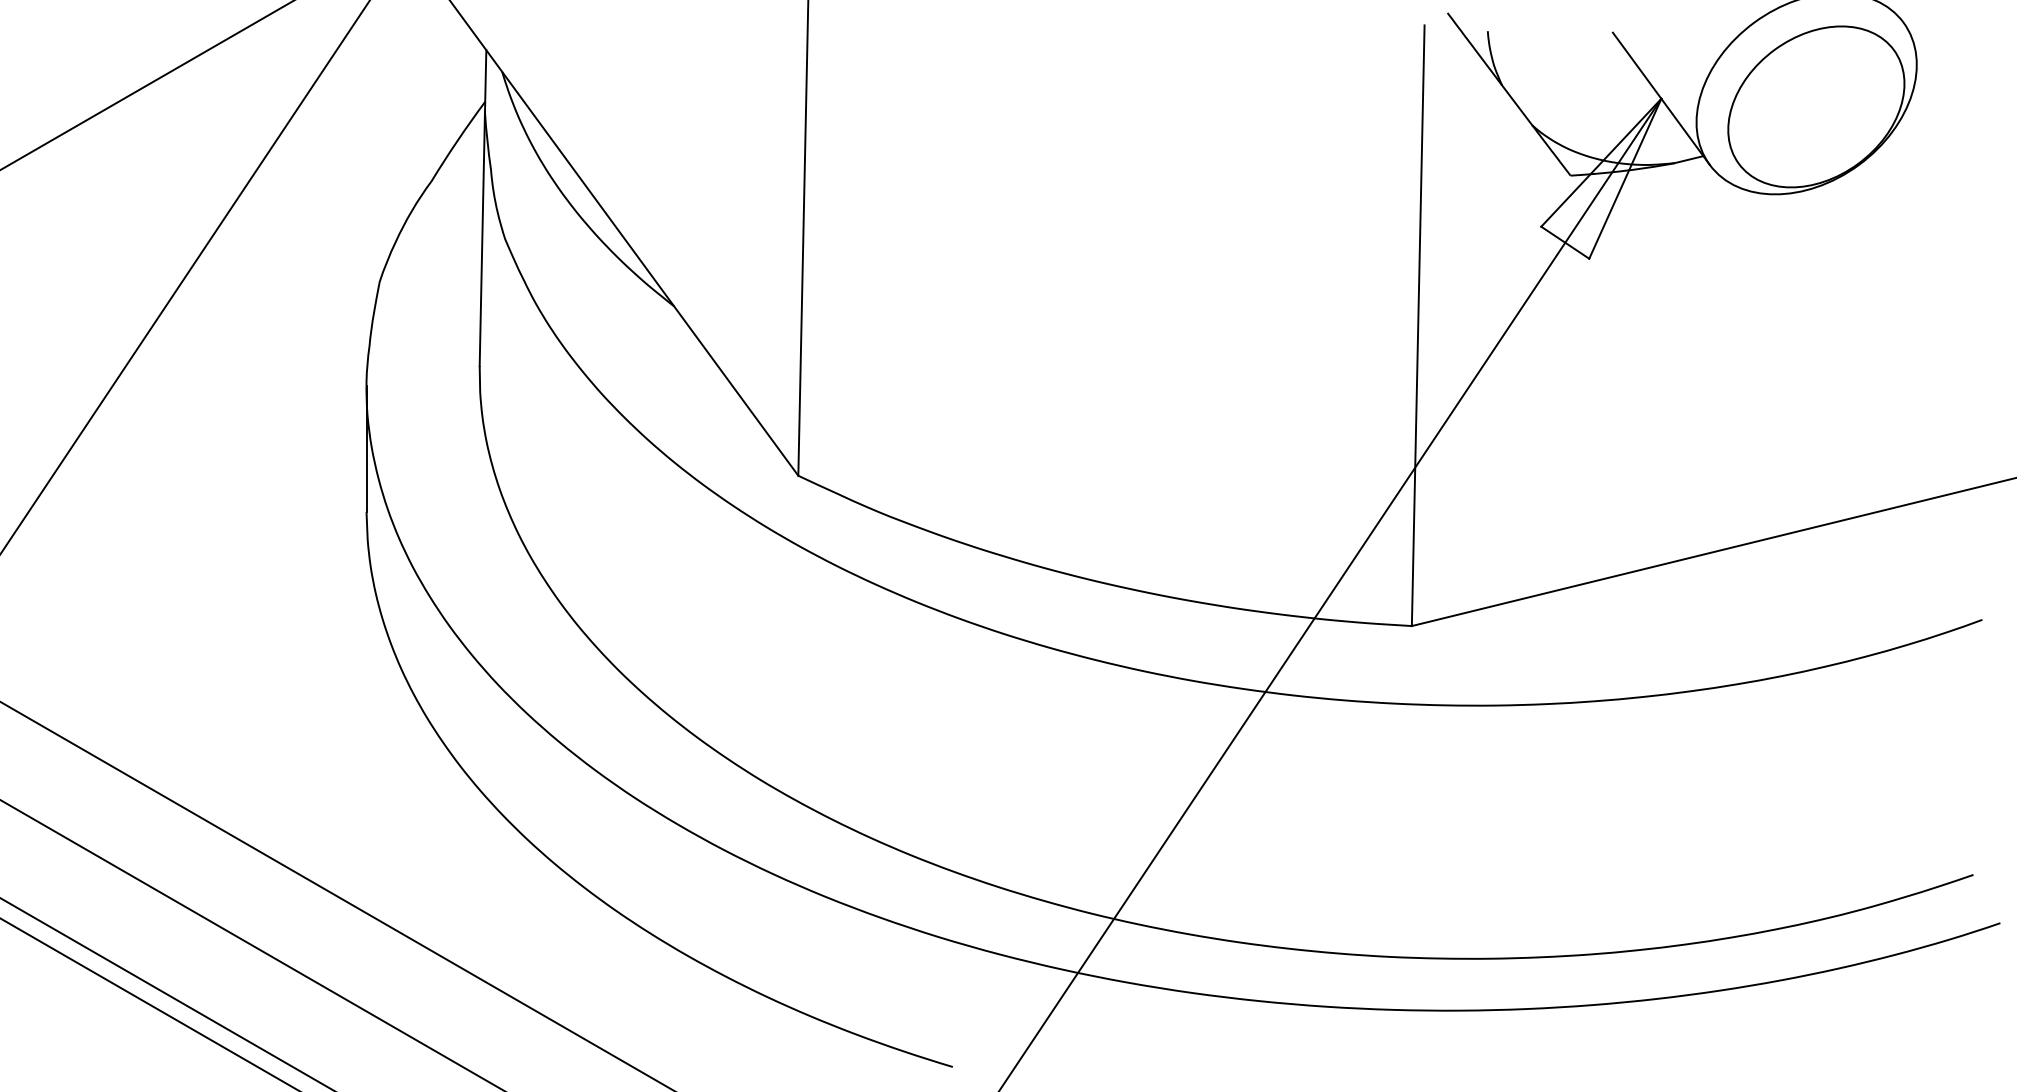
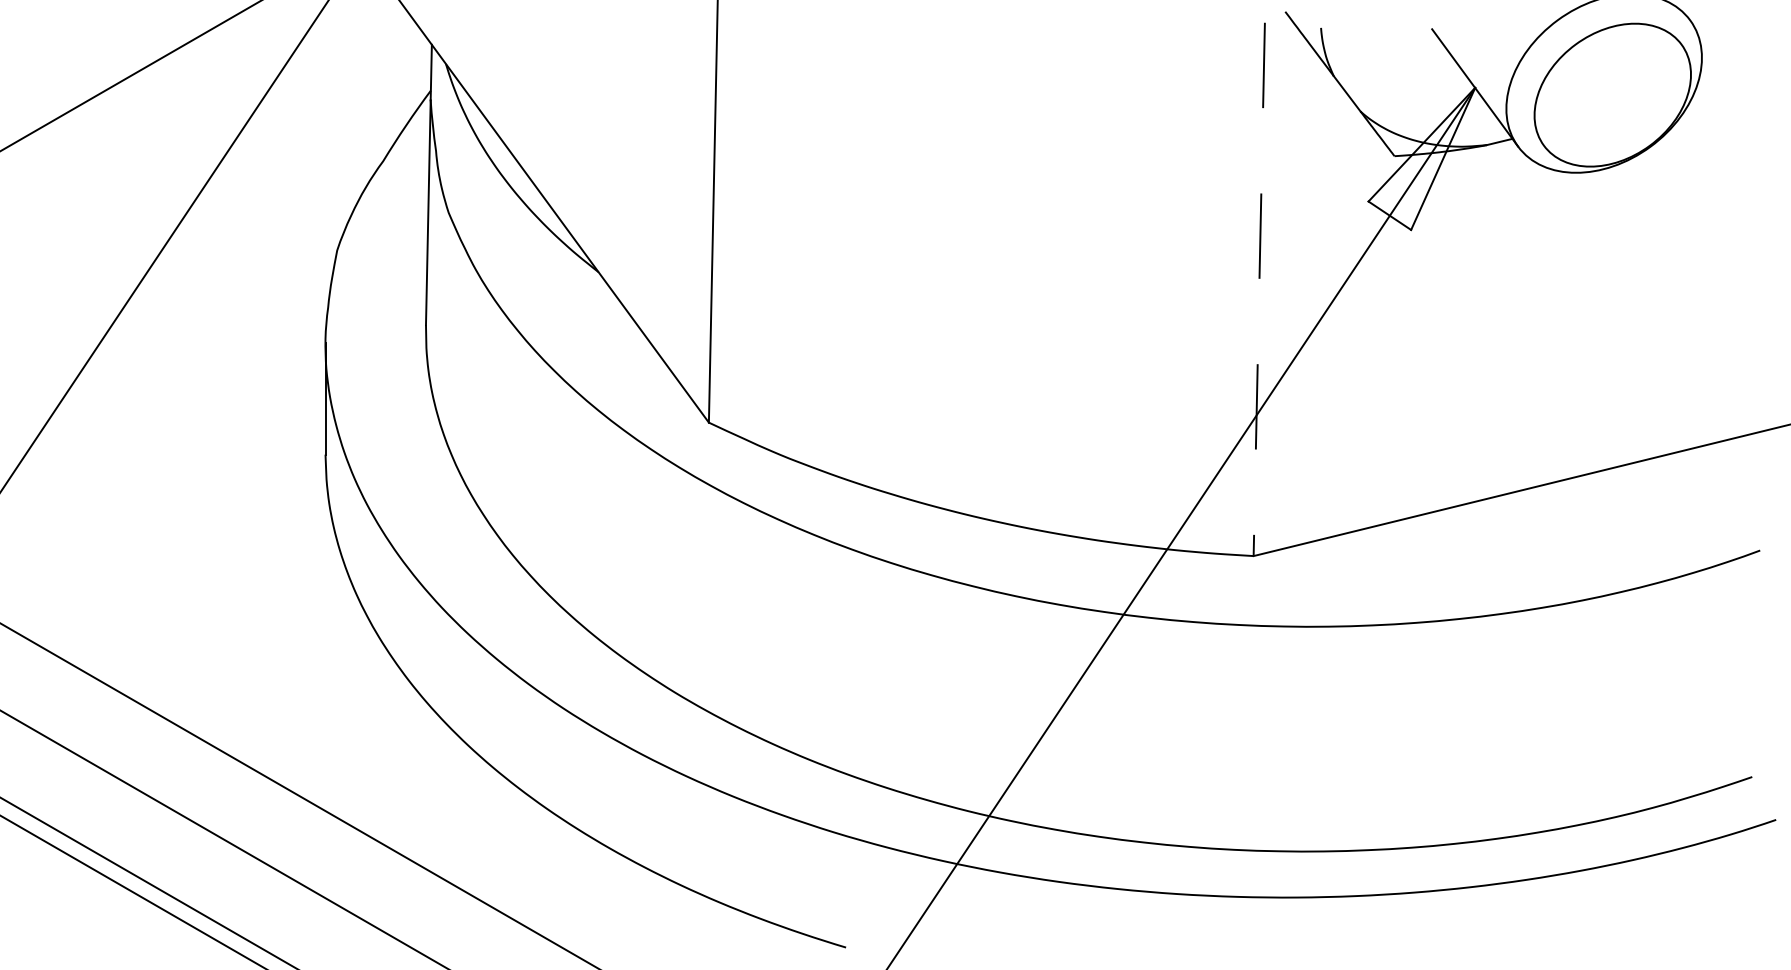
line: (1418, 325) -> (1259, 289), solid -> dashed

